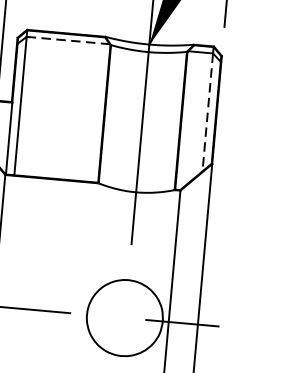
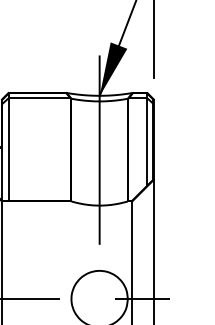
line: (68, 40) -> (39, 98), dashed -> solid
line: (208, 113) -> (147, 142), dashed -> solid

